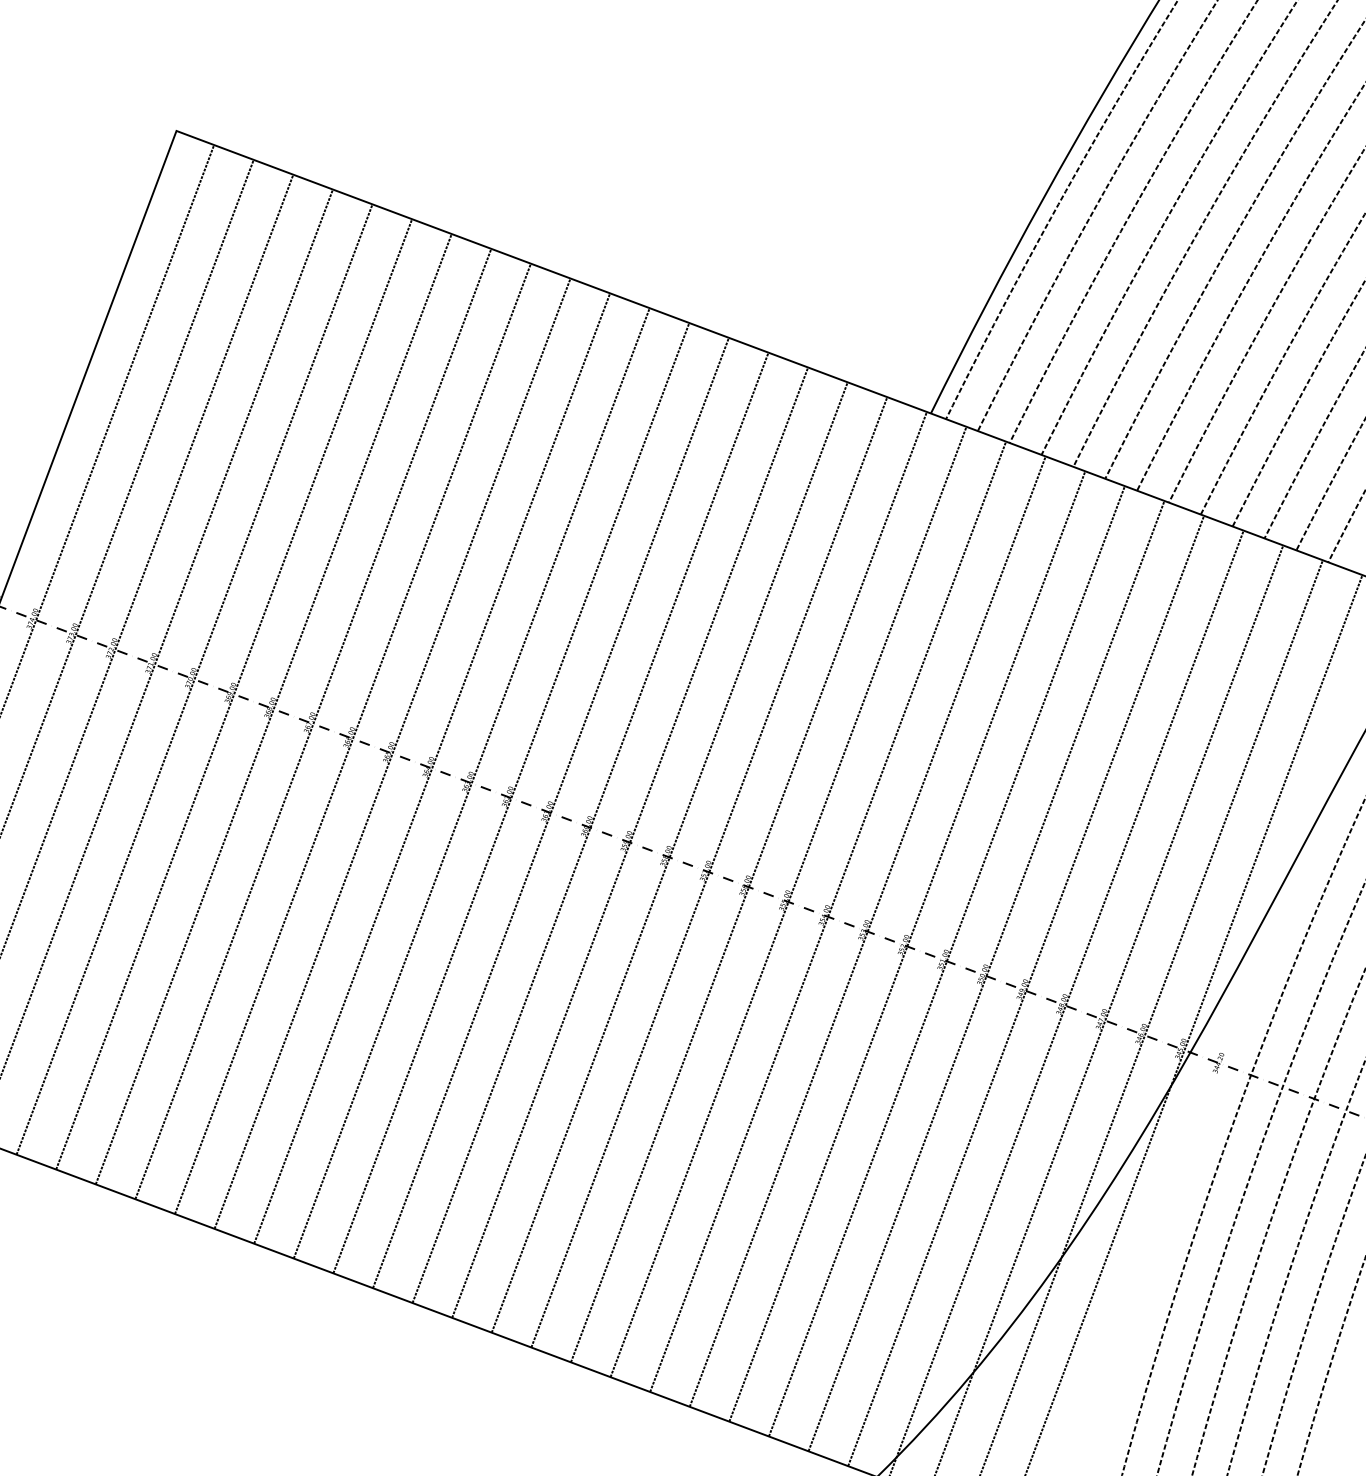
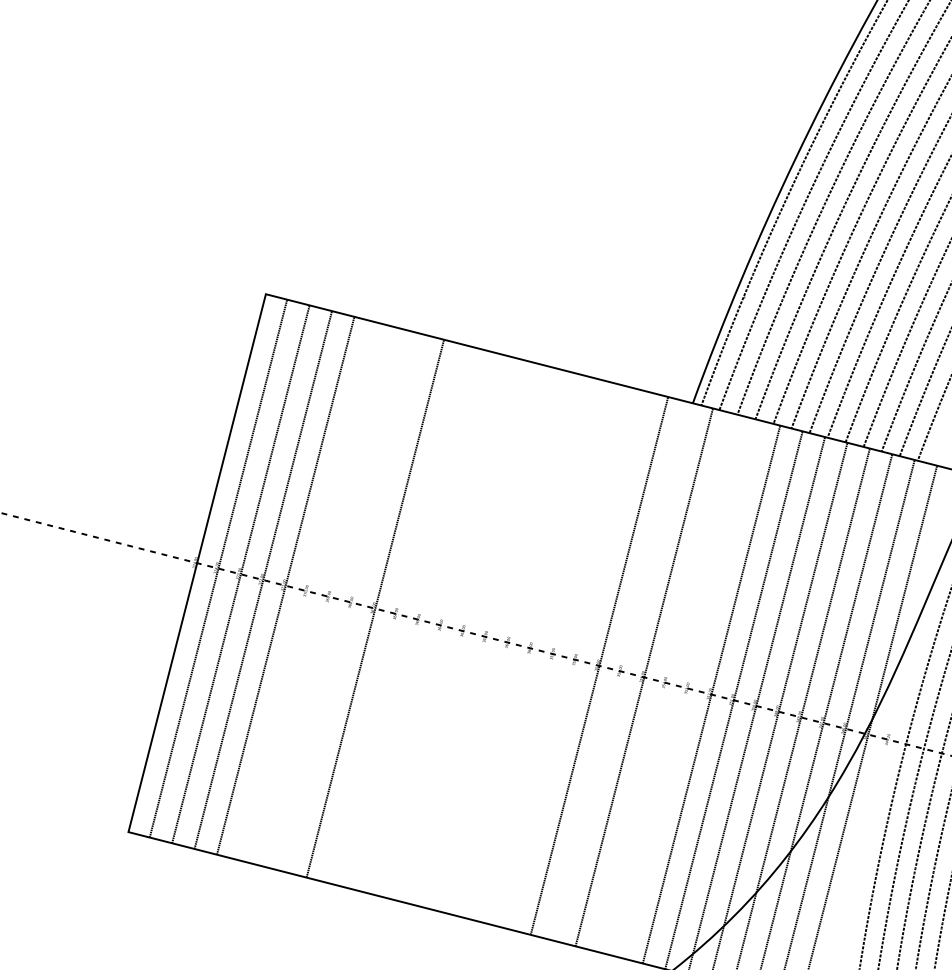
line: (193, 679) -> (307, 591), removed
line: (234, 694) -> (330, 597), removed
line: (273, 708) -> (352, 602), removed
line: (352, 738) -> (397, 614), removed
line: (391, 754) -> (419, 620), removed
line: (432, 767) -> (442, 625), removed
line: (470, 783) -> (464, 631), removed
line: (511, 798) -> (487, 637), removed
line: (550, 811) -> (509, 642), removed
line: (589, 827) -> (531, 648), removed
line: (629, 842) -> (554, 654), removed
line: (668, 857) -> (576, 660), removed
line: (748, 886) -> (621, 671), removed
line: (827, 917) -> (666, 683), removed
line: (866, 930) -> (688, 688), removed

